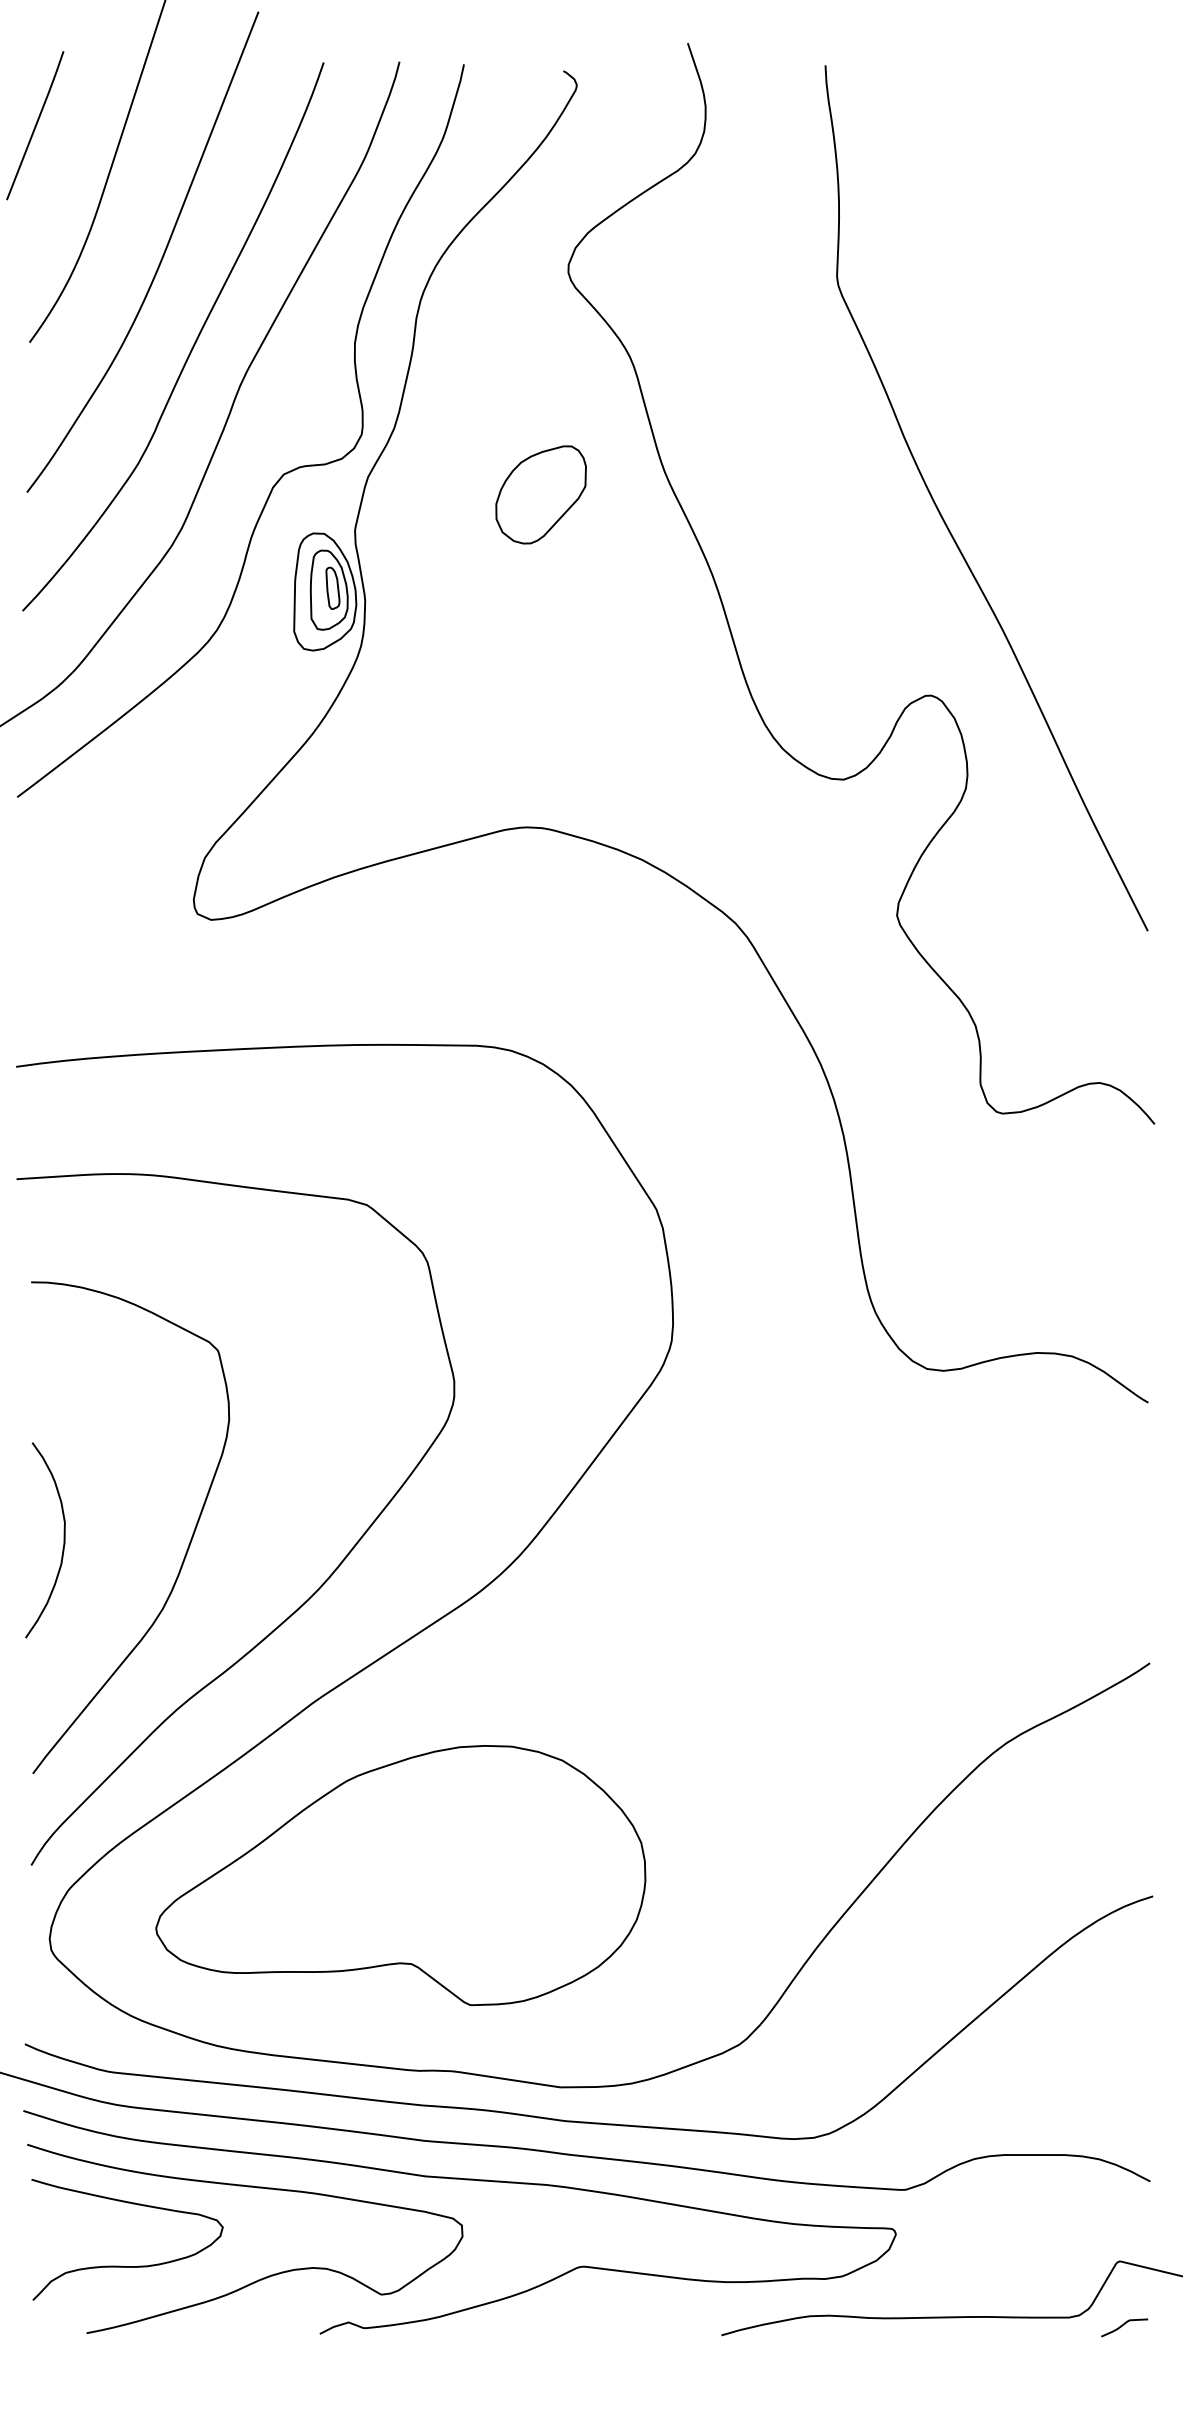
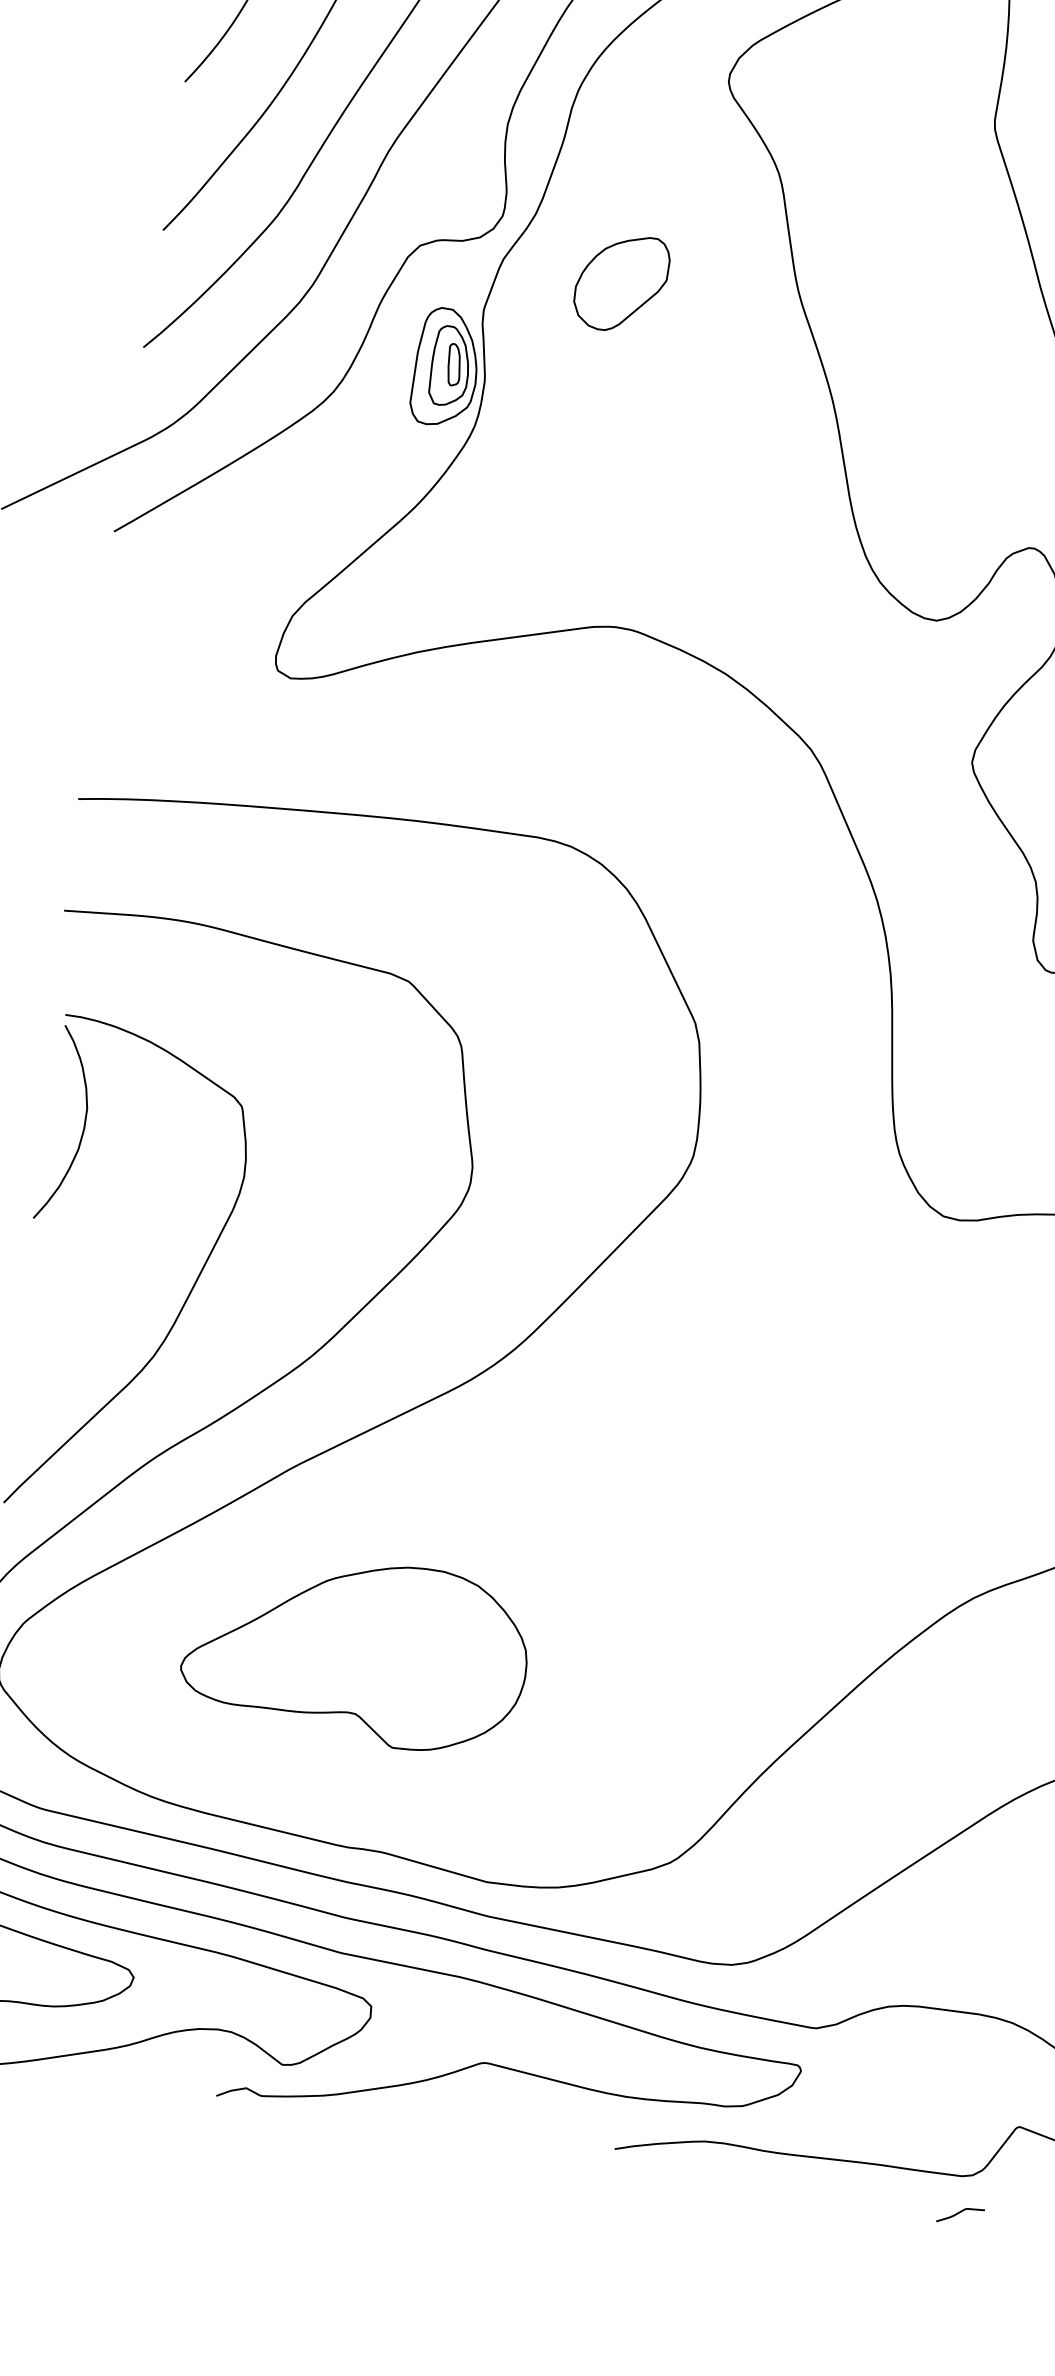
part: (540, 494) -> (621, 282), moved
curve: (63, 1540) -> (83, 1126), moved
part: (400, 1875) -> (355, 1651), size x0.7
curve: (1123, 2325) -> (959, 2213), moved

